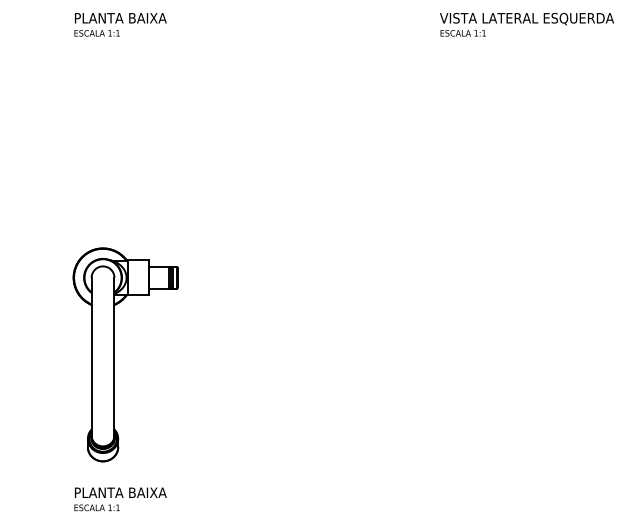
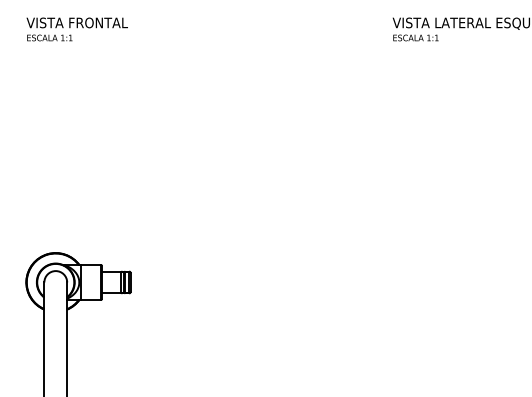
text: (124, 17) -> (77, 22), PLANTA BAIXA -> VISTA FRONTAL

